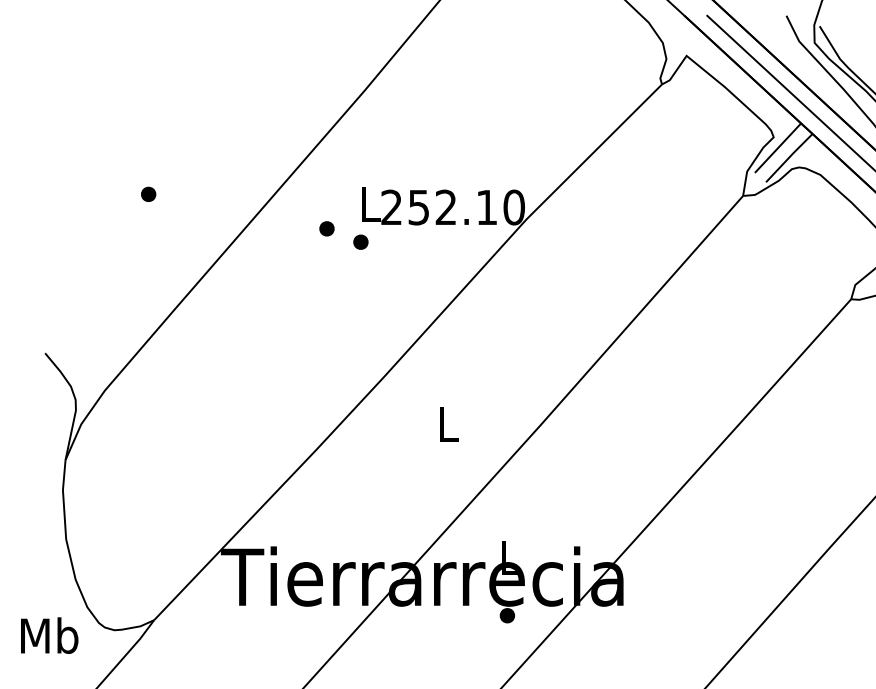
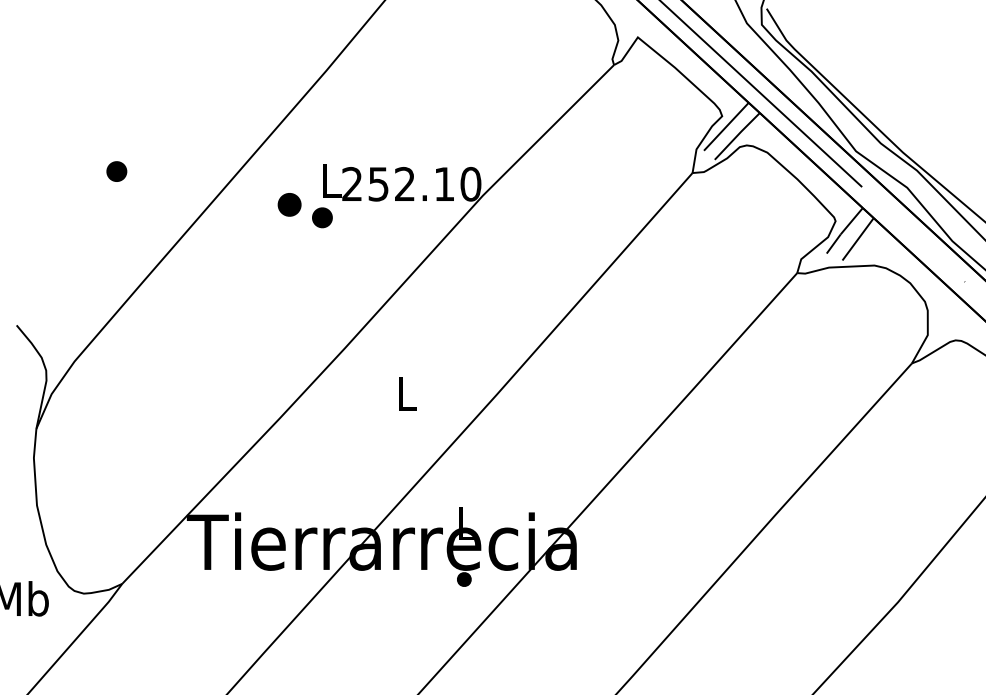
part: (148, 194) -> (116, 171), size x1.4
part: (326, 228) -> (289, 204), size x1.6
part: (360, 241) -> (322, 217), size x1.4

